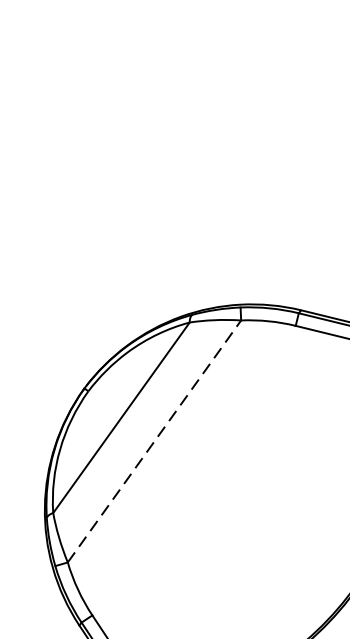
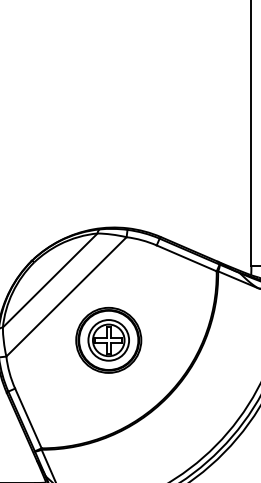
line: (154, 440) -> (66, 296), dashed -> solid
part: (239, 502) -> (108, 339), added

